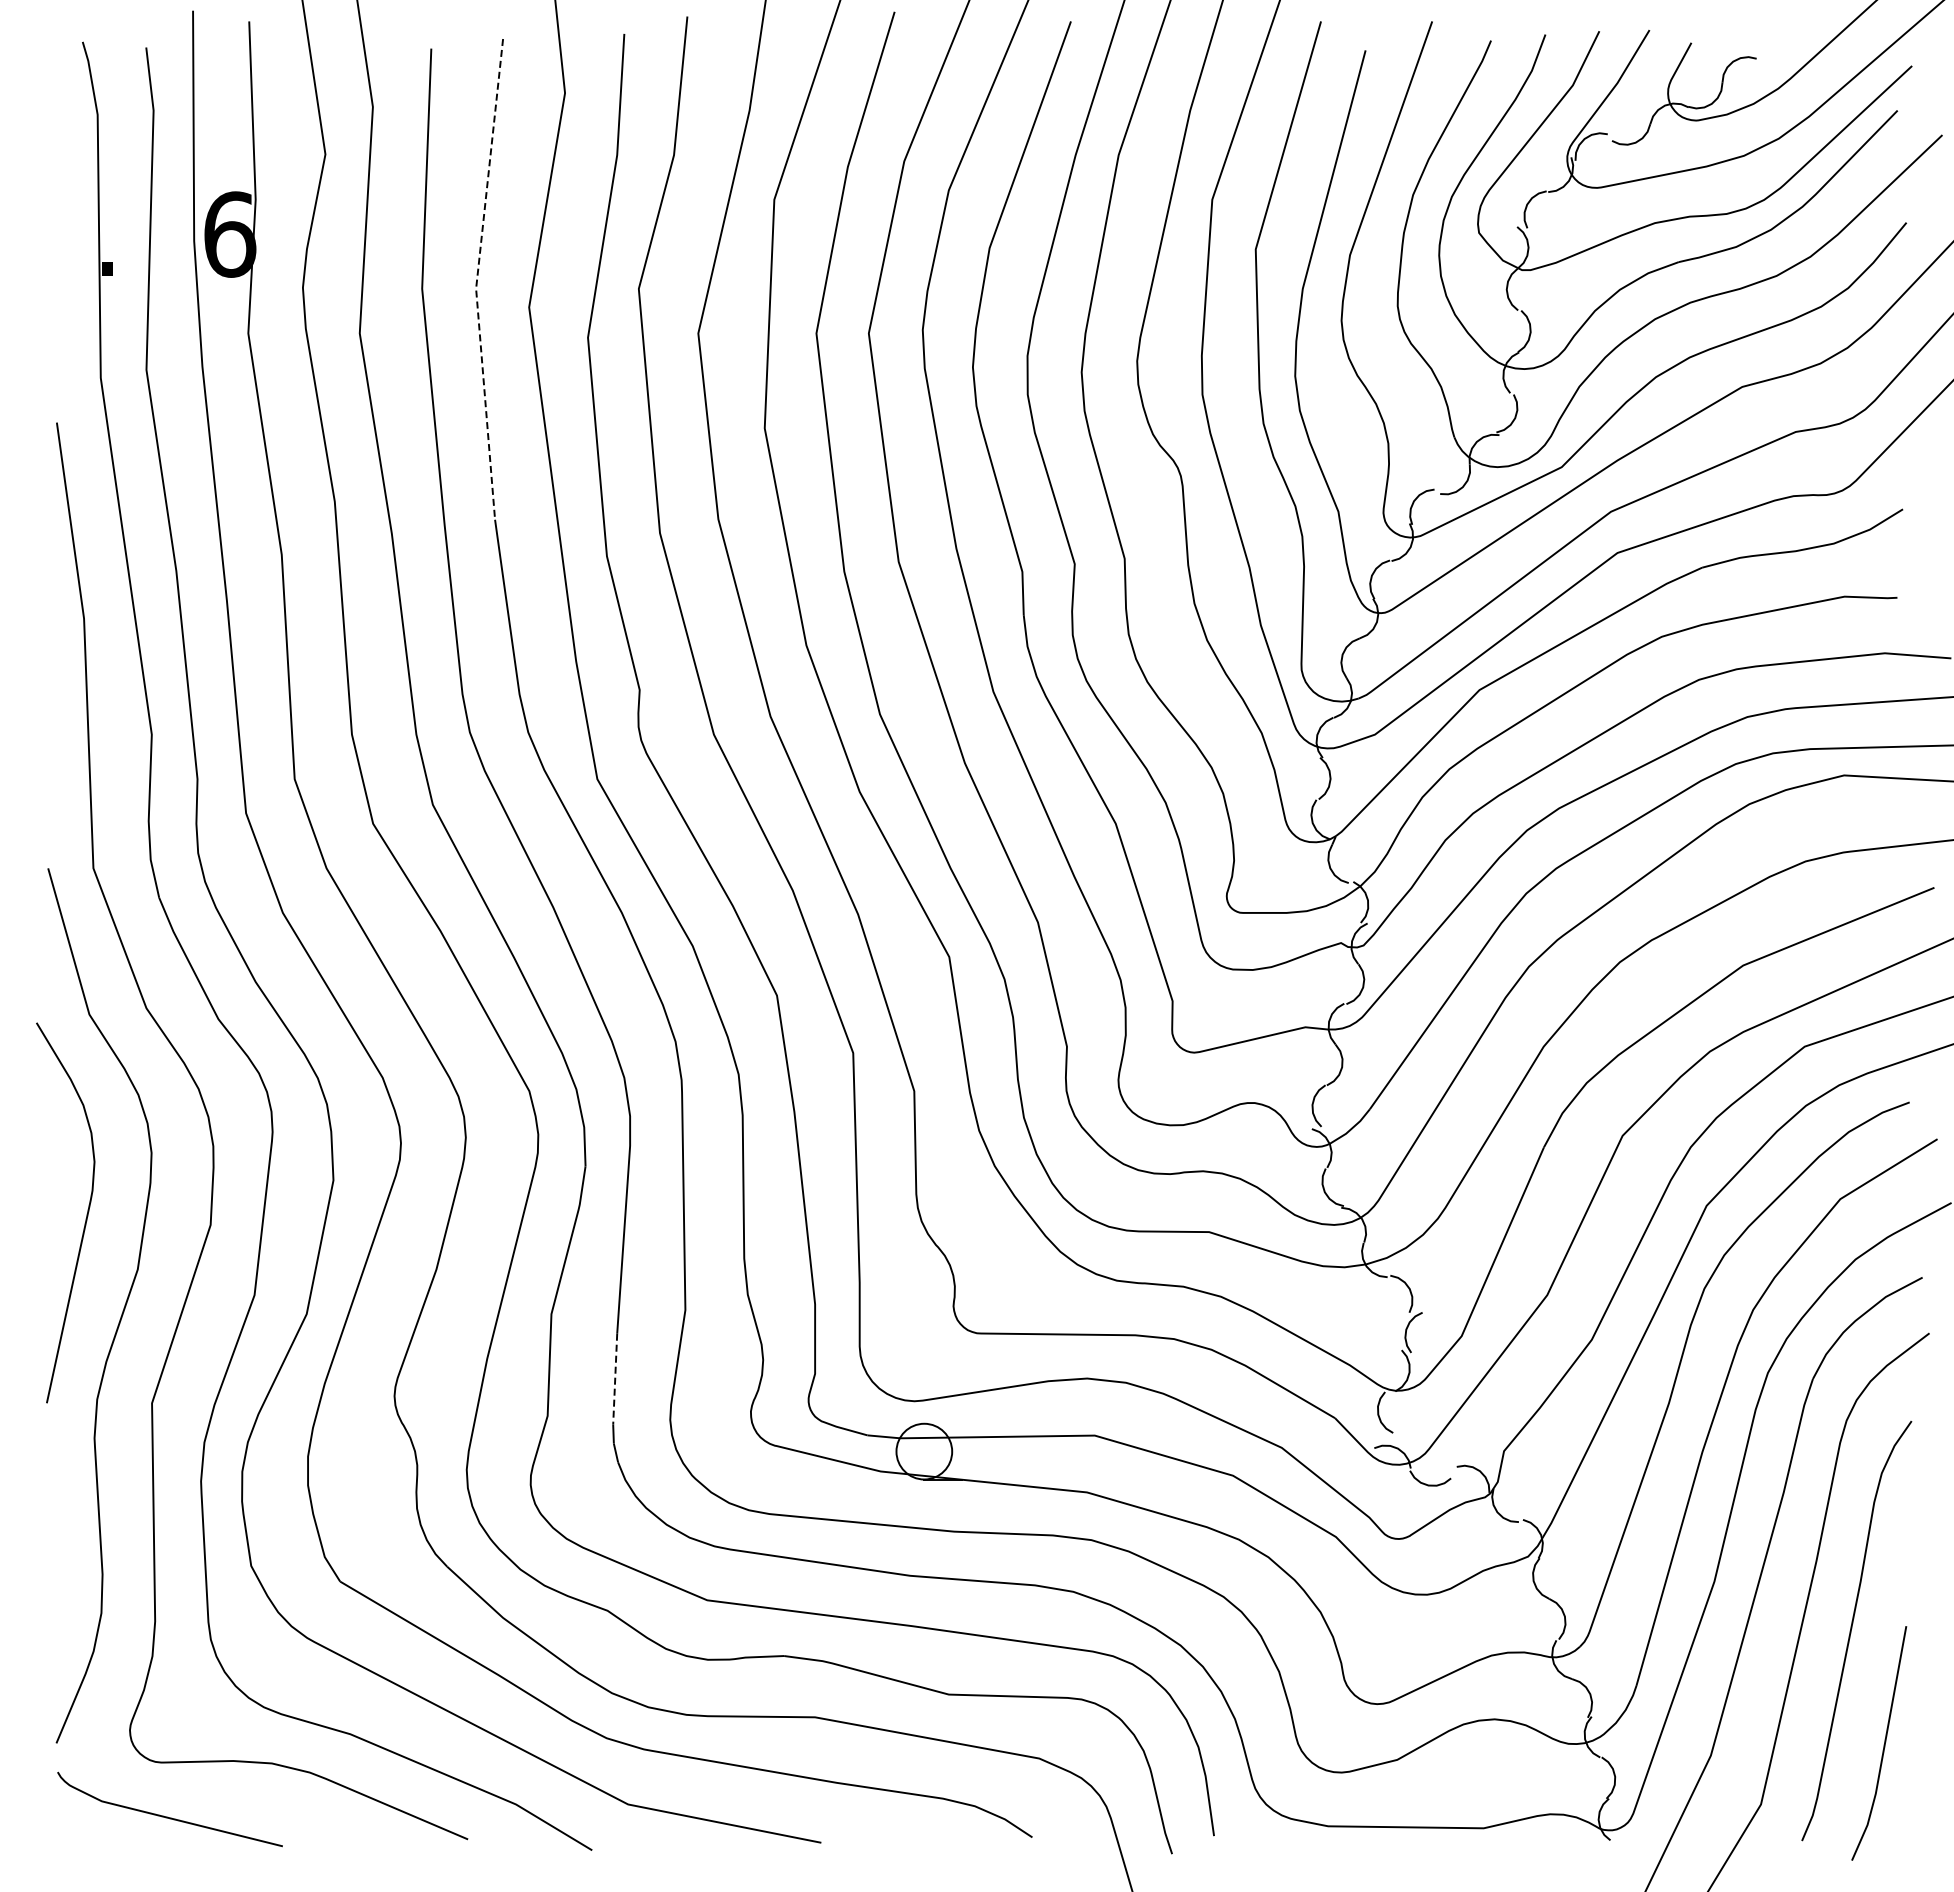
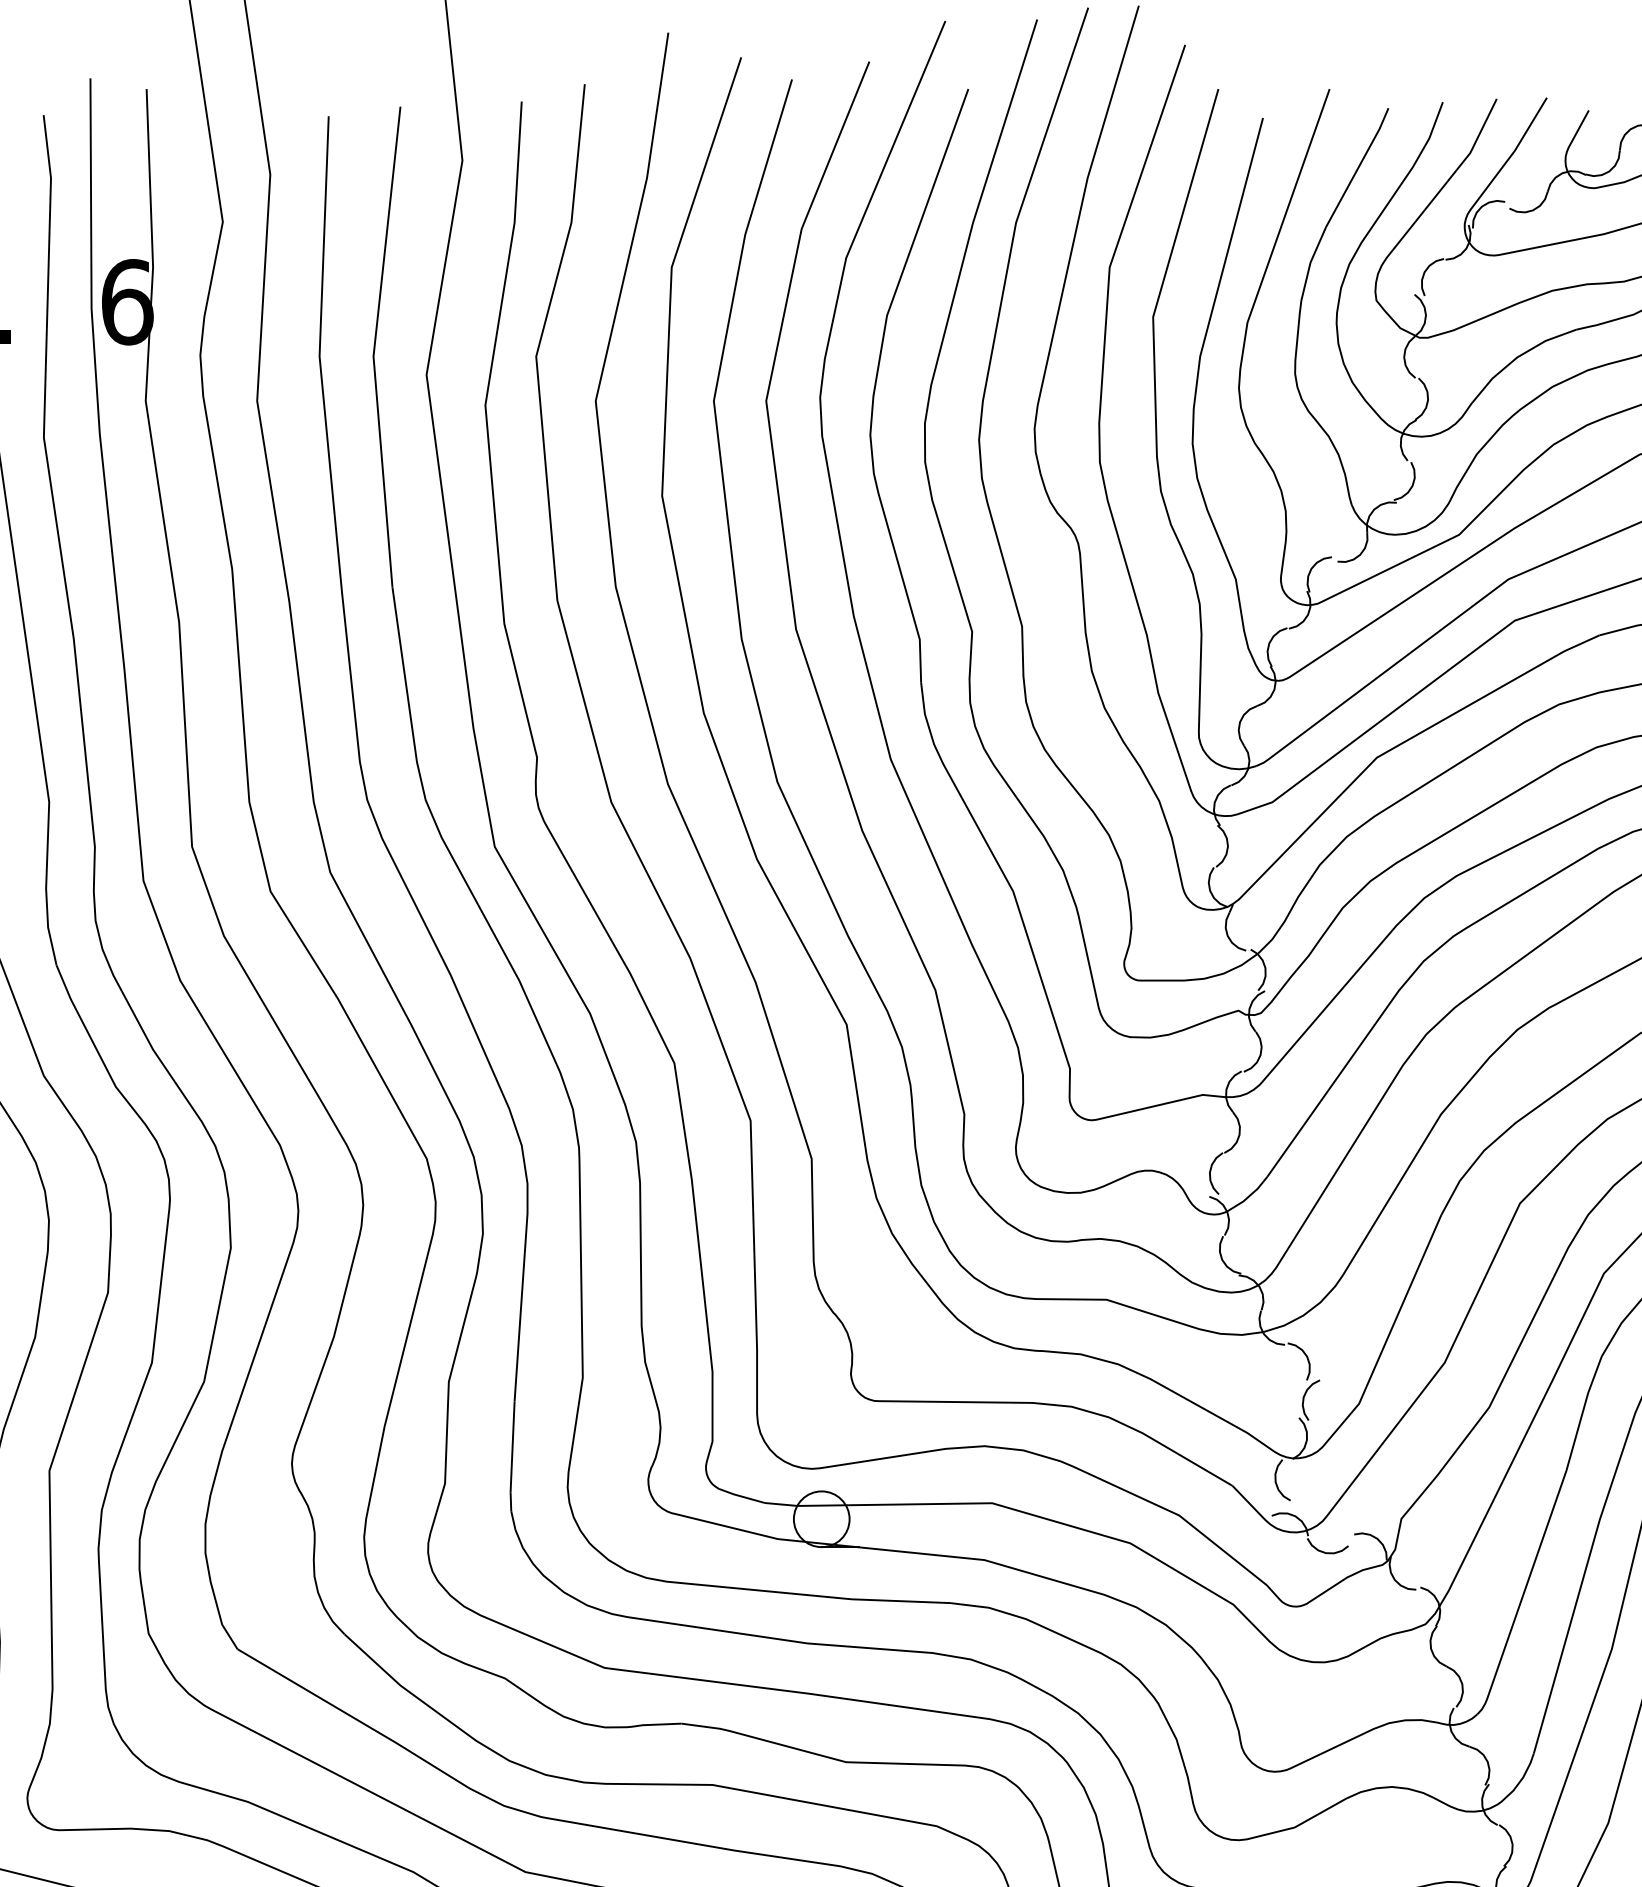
line: (477, 279) -> (374, 347), dashed -> solid
line: (615, 1379) -> (512, 1447), dashed -> solid

